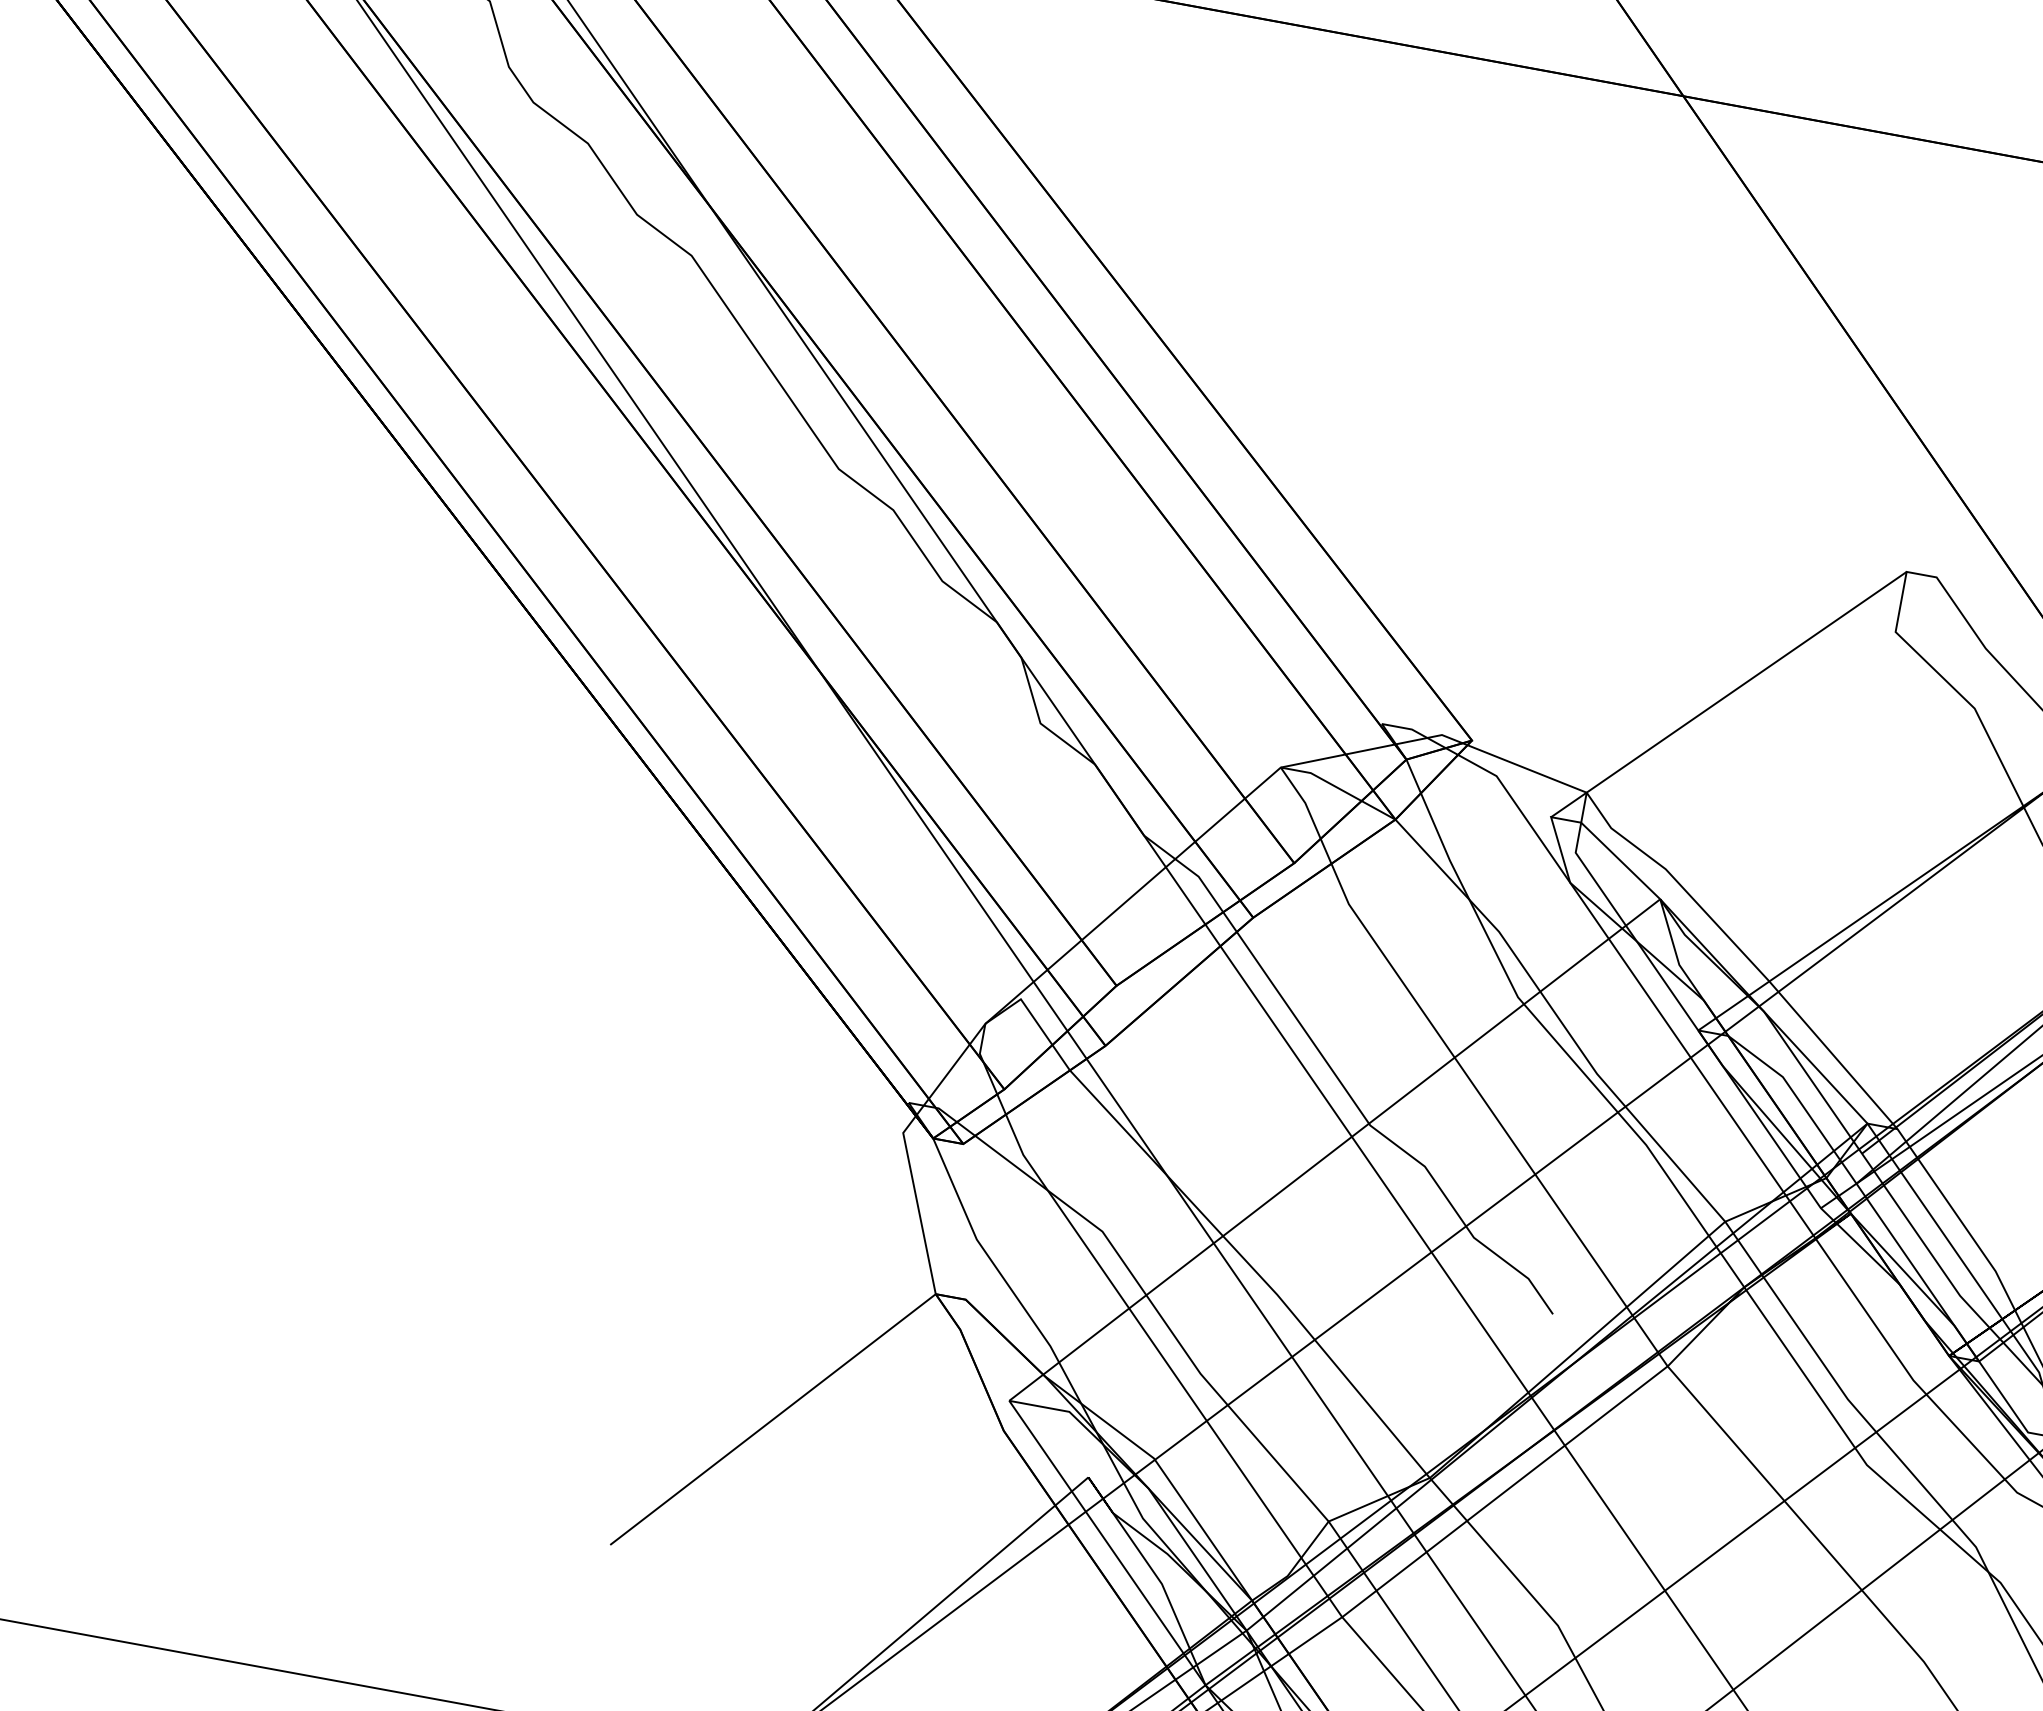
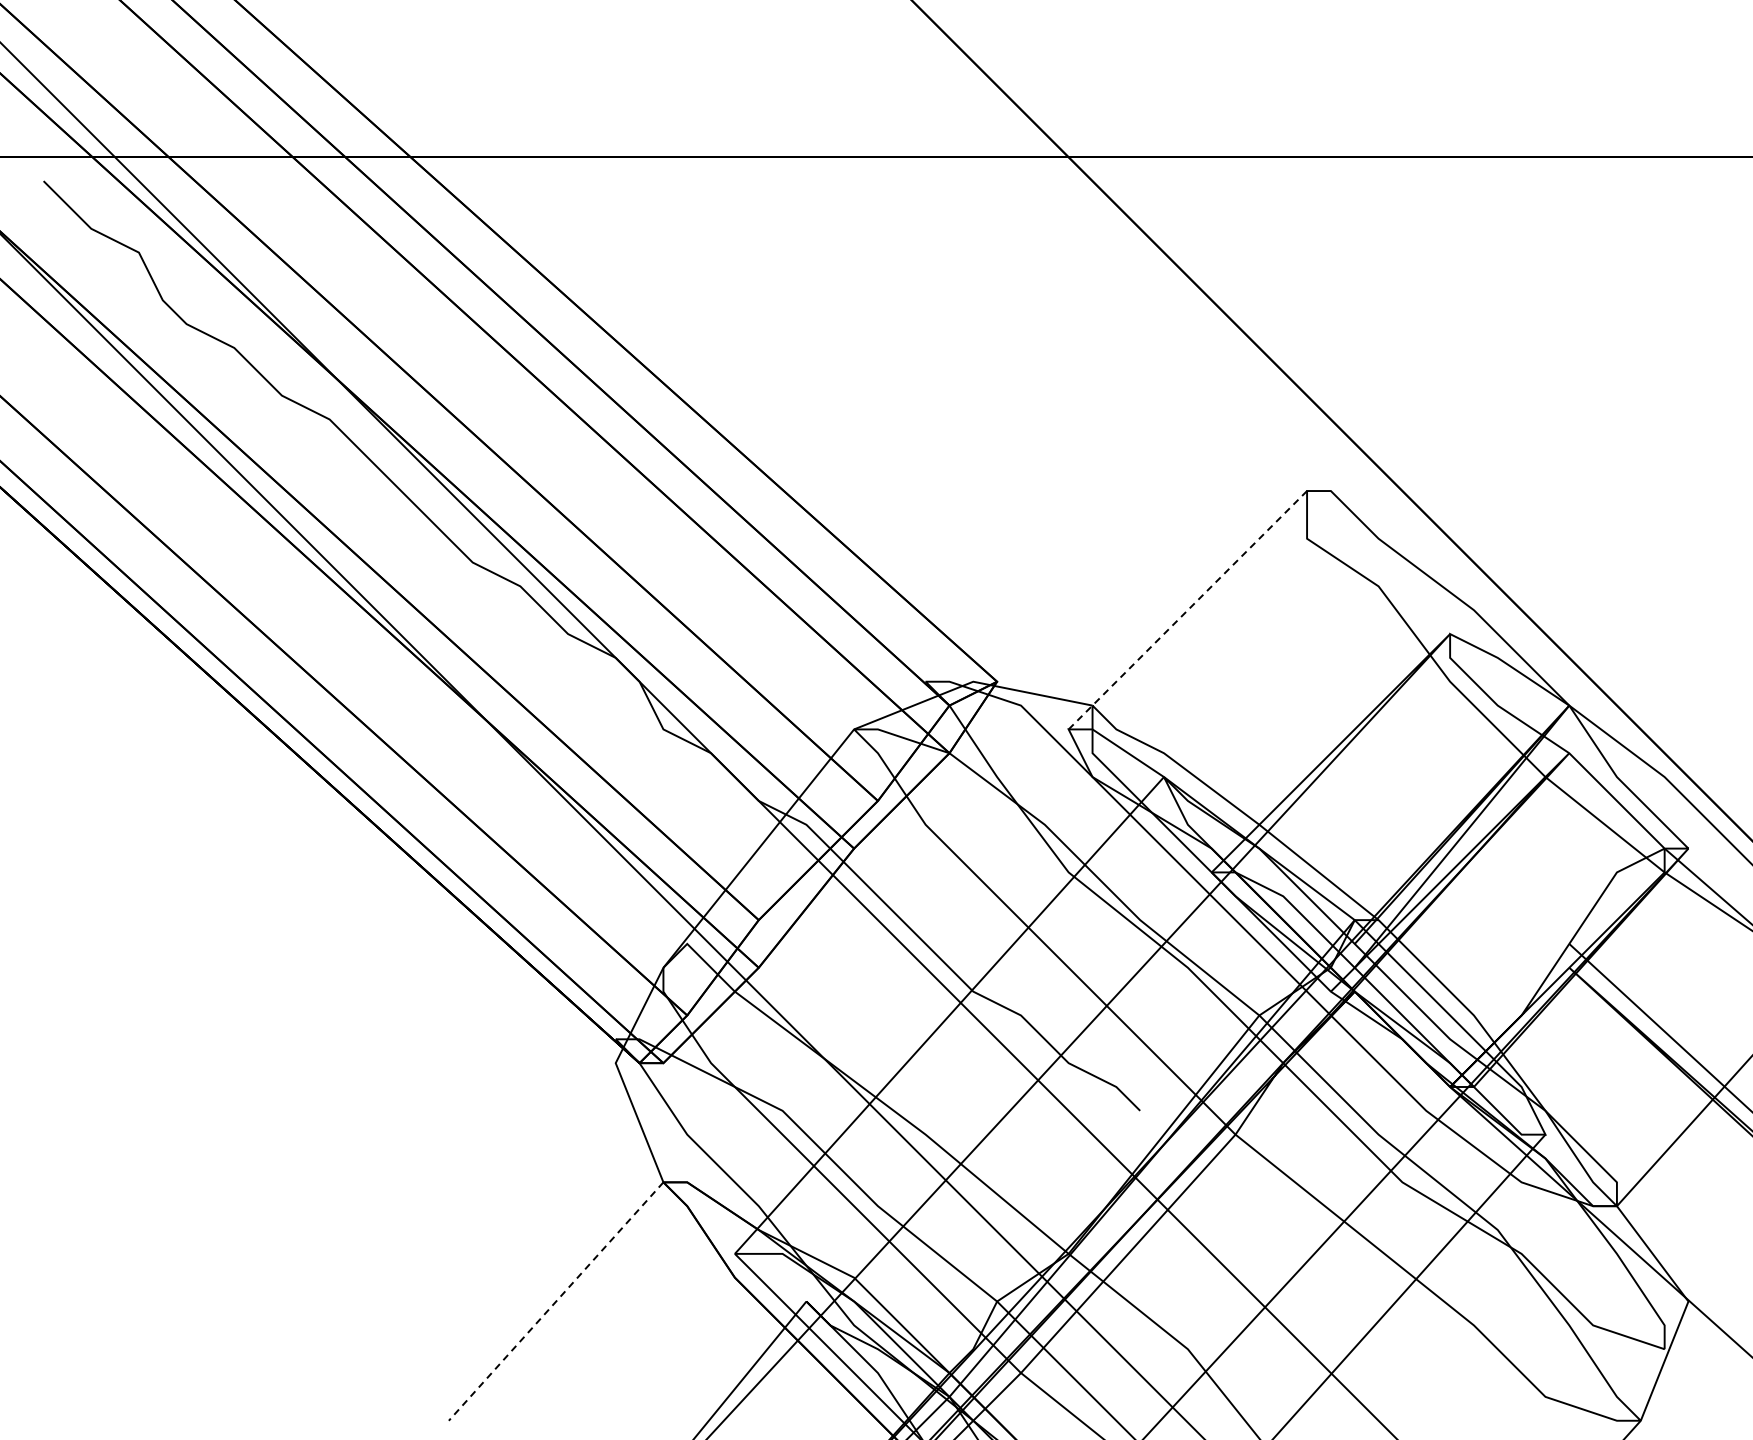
line: (1728, 694) -> (1187, 610), solid -> dashed
line: (772, 1419) -> (555, 1301), solid -> dashed

